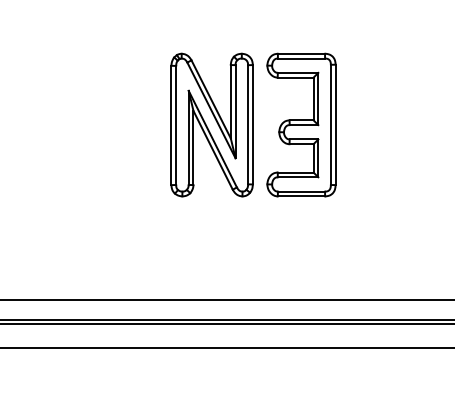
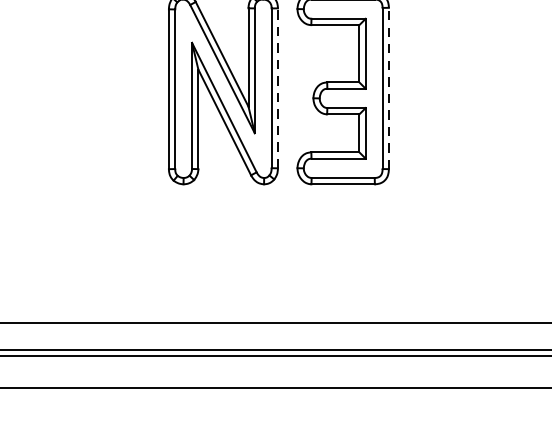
line: (252, 124) -> (277, 87), solid -> dashed
line: (335, 124) -> (388, 87), solid -> dashed

